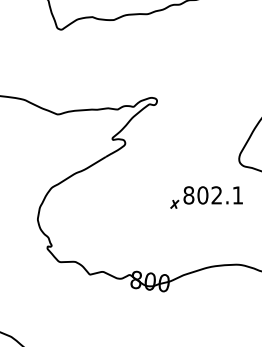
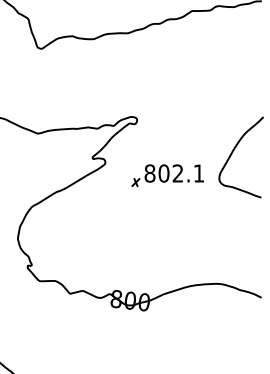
part: (206, 197) -> (167, 175), moved

